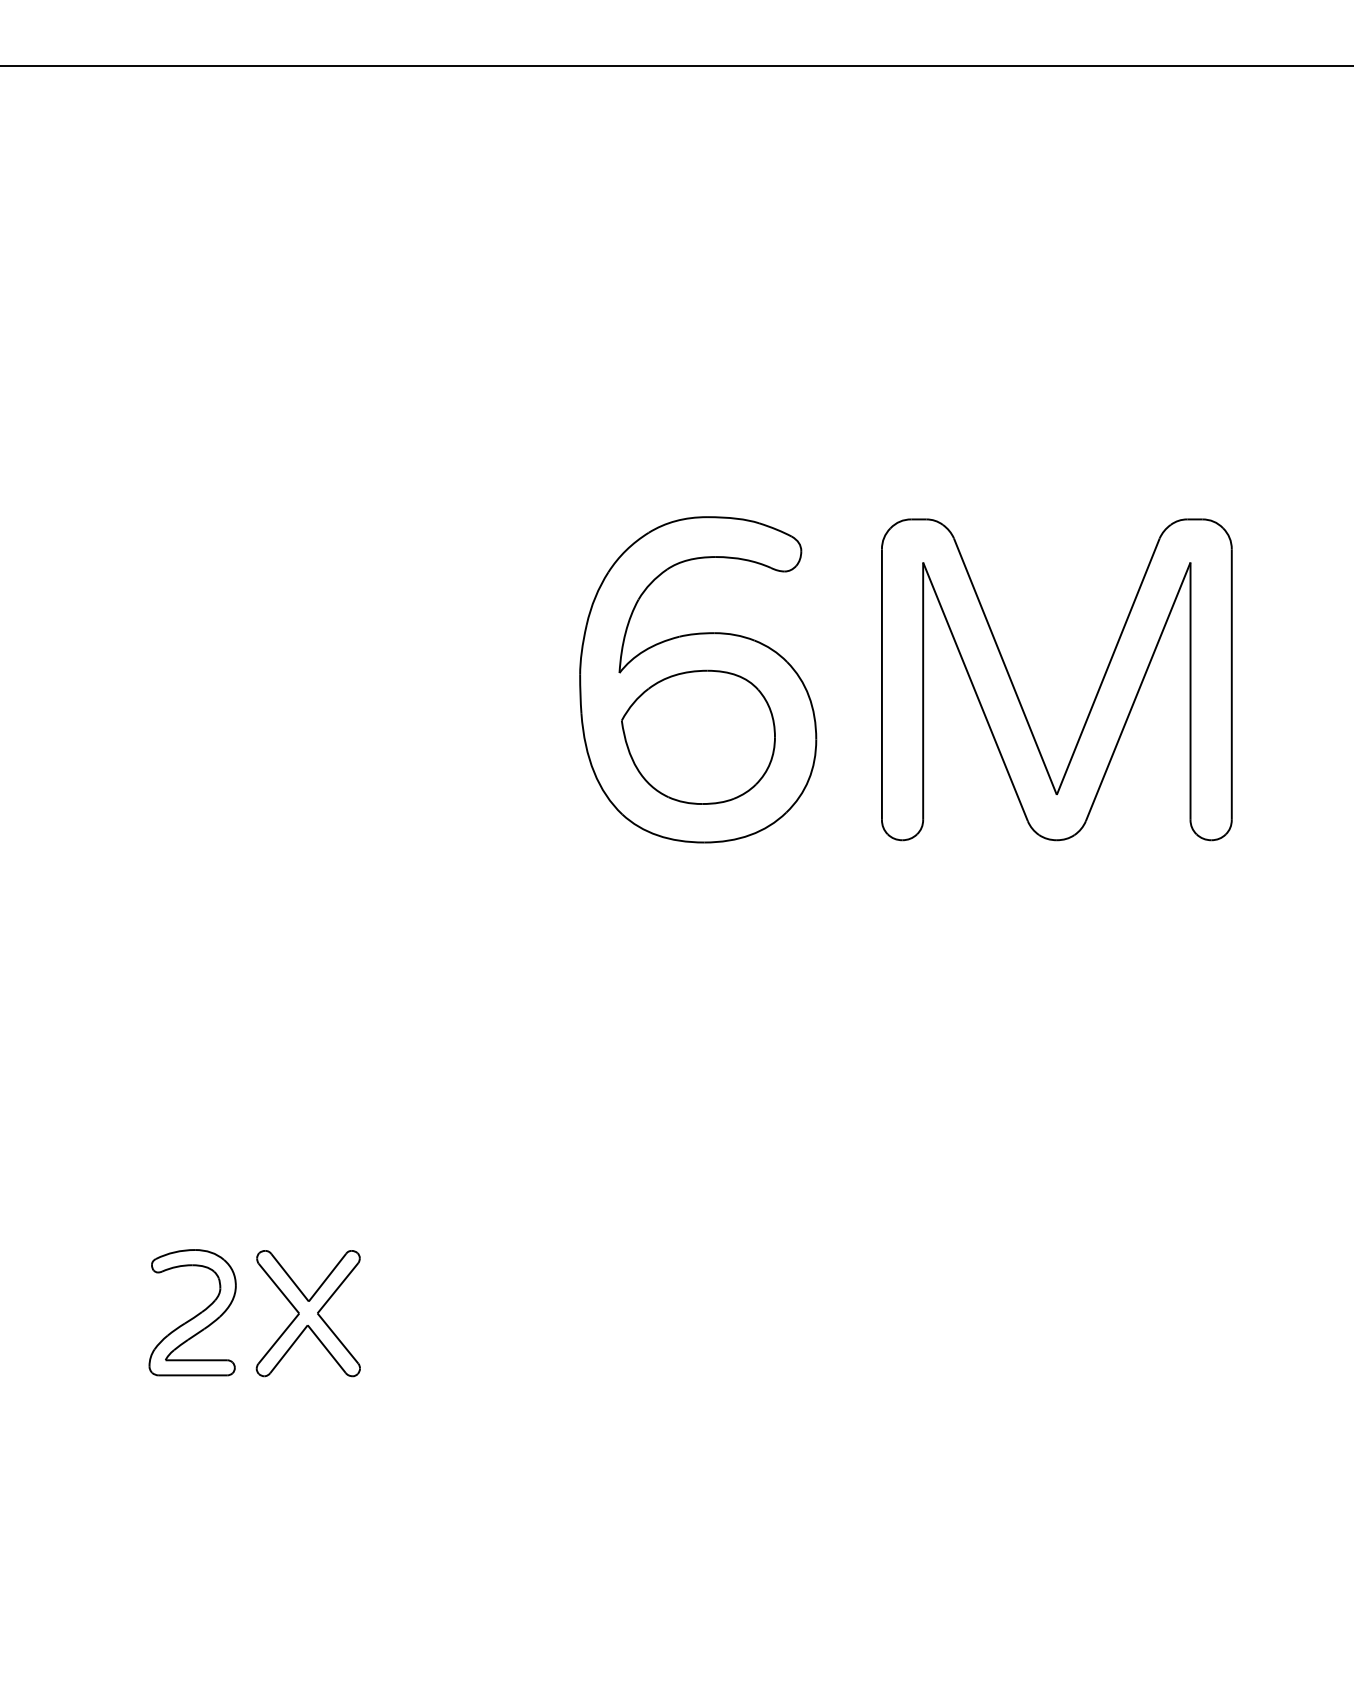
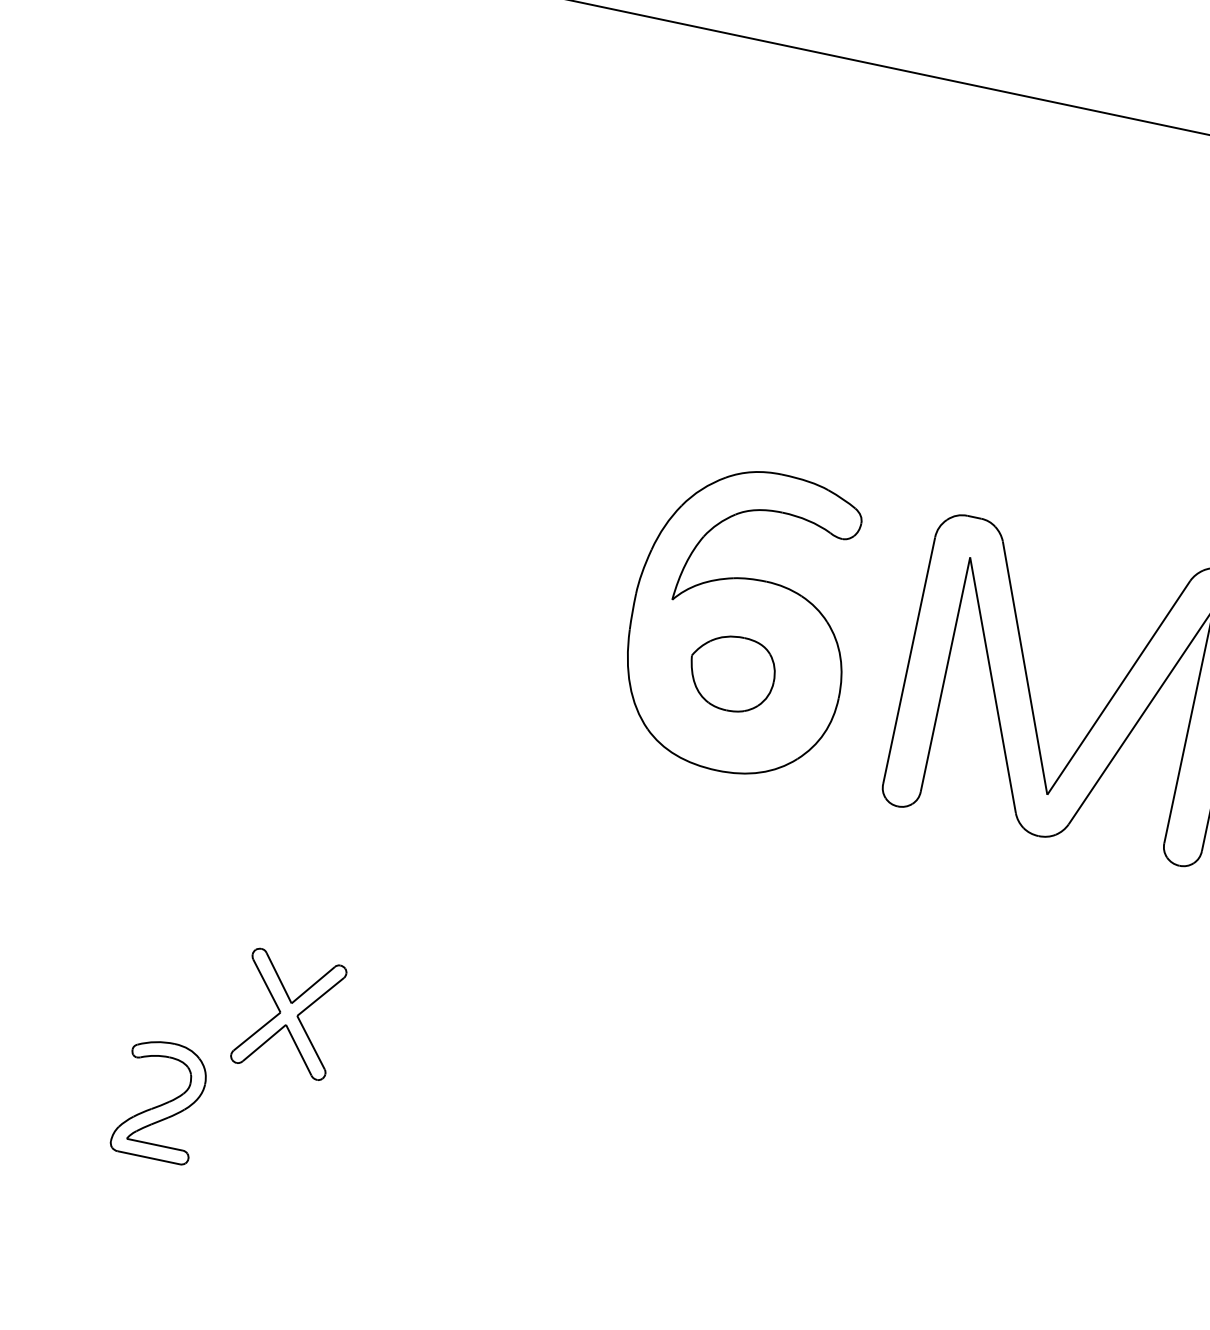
part: (698, 736) -> (732, 672), size x0.6
part: (307, 1313) -> (288, 1014), moved

